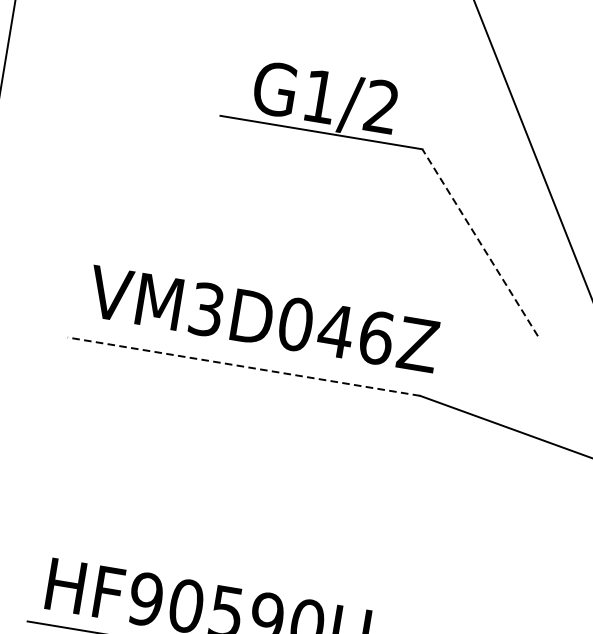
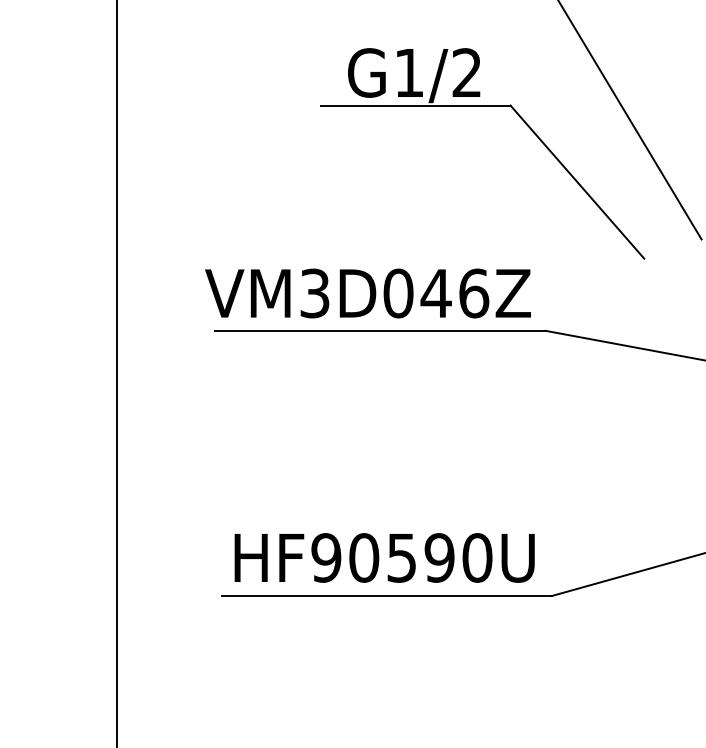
line: (480, 243) -> (577, 182), dashed -> solid
text: (262, 318) -> (367, 293), moved
line: (243, 366) -> (380, 330), dashed -> solid

